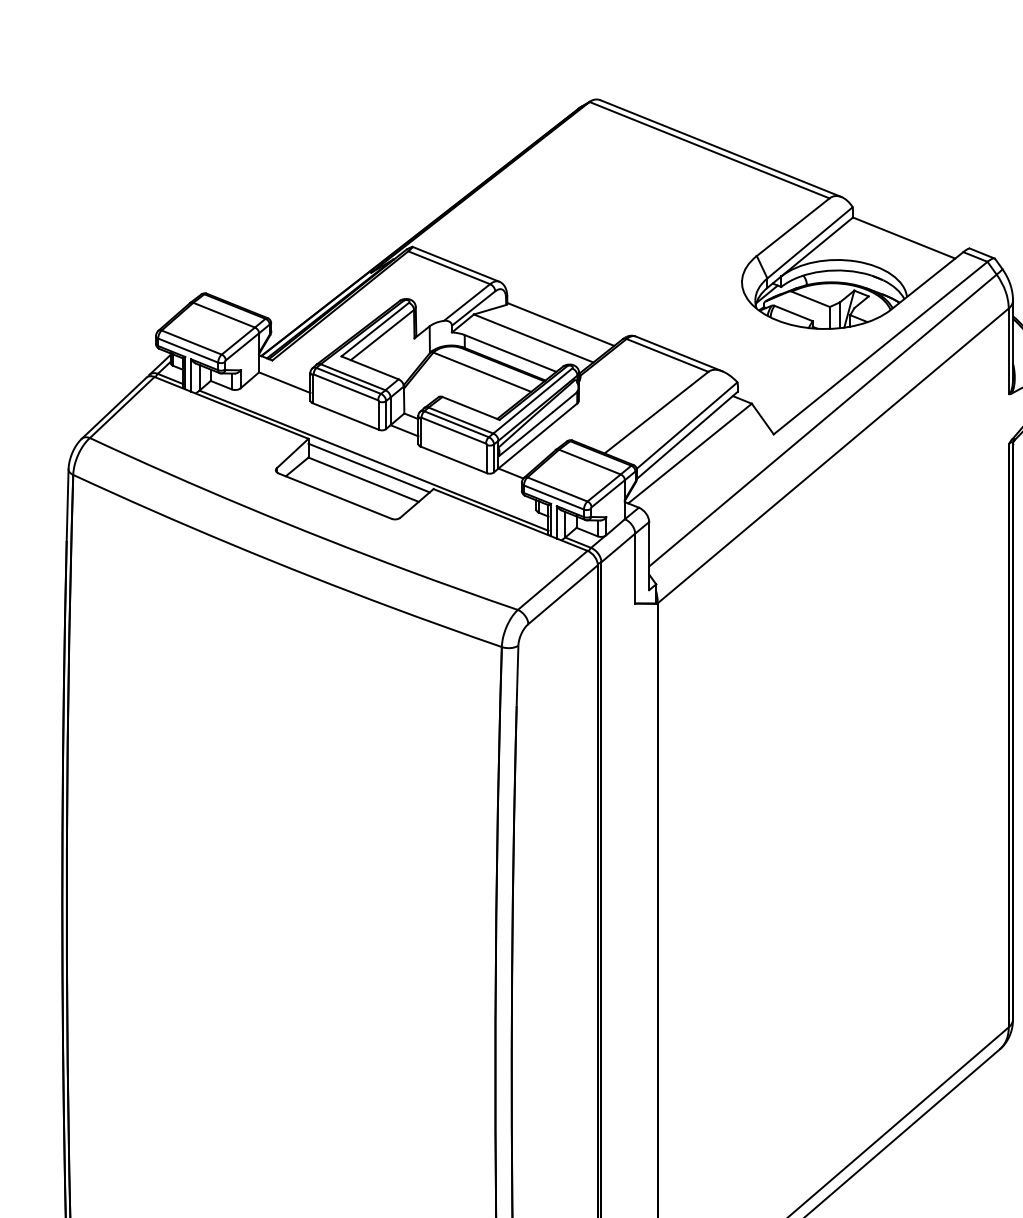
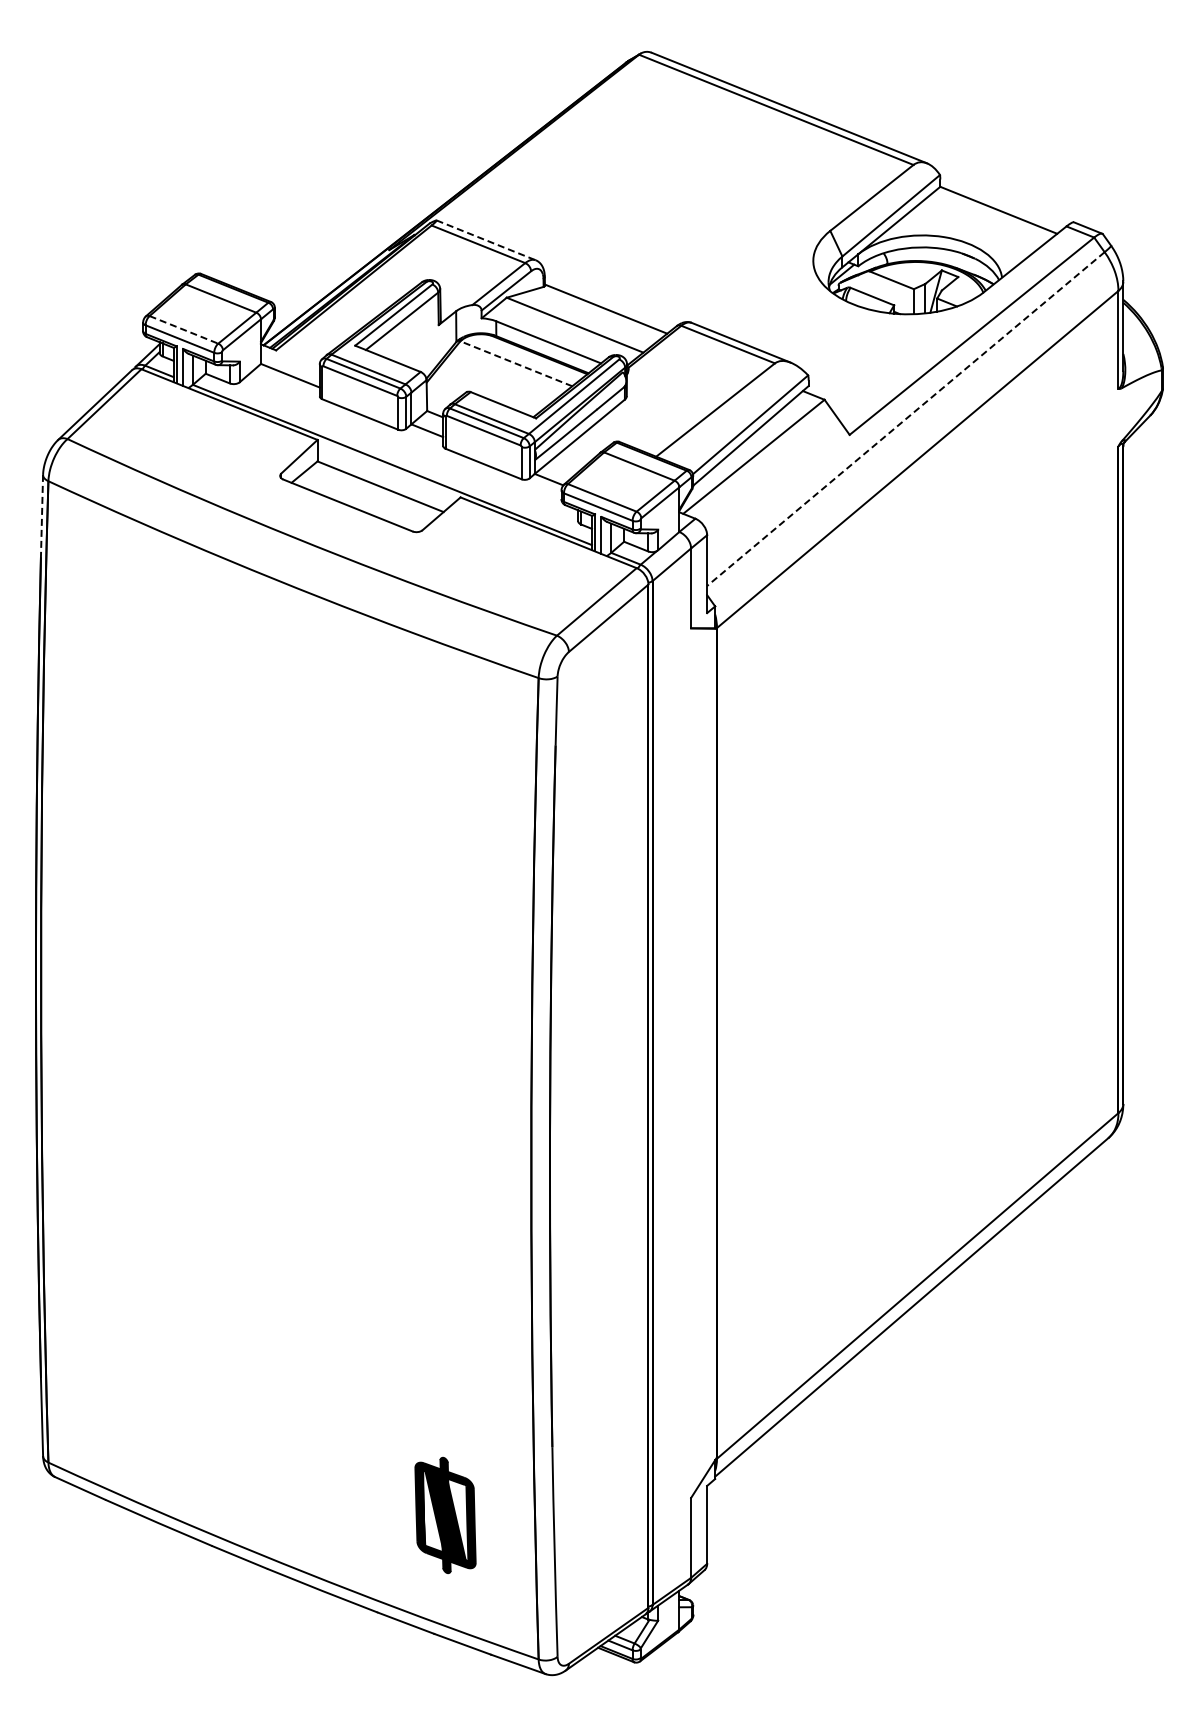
line: (456, 264) -> (486, 240), solid -> dashed
line: (192, 343) -> (184, 330), solid -> dashed
line: (481, 371) -> (515, 363), solid -> dashed
line: (822, 420) -> (905, 419), solid -> dashed
line: (368, 468) -> (386, 473), removed
line: (68, 505) -> (42, 516), solid -> dashed

